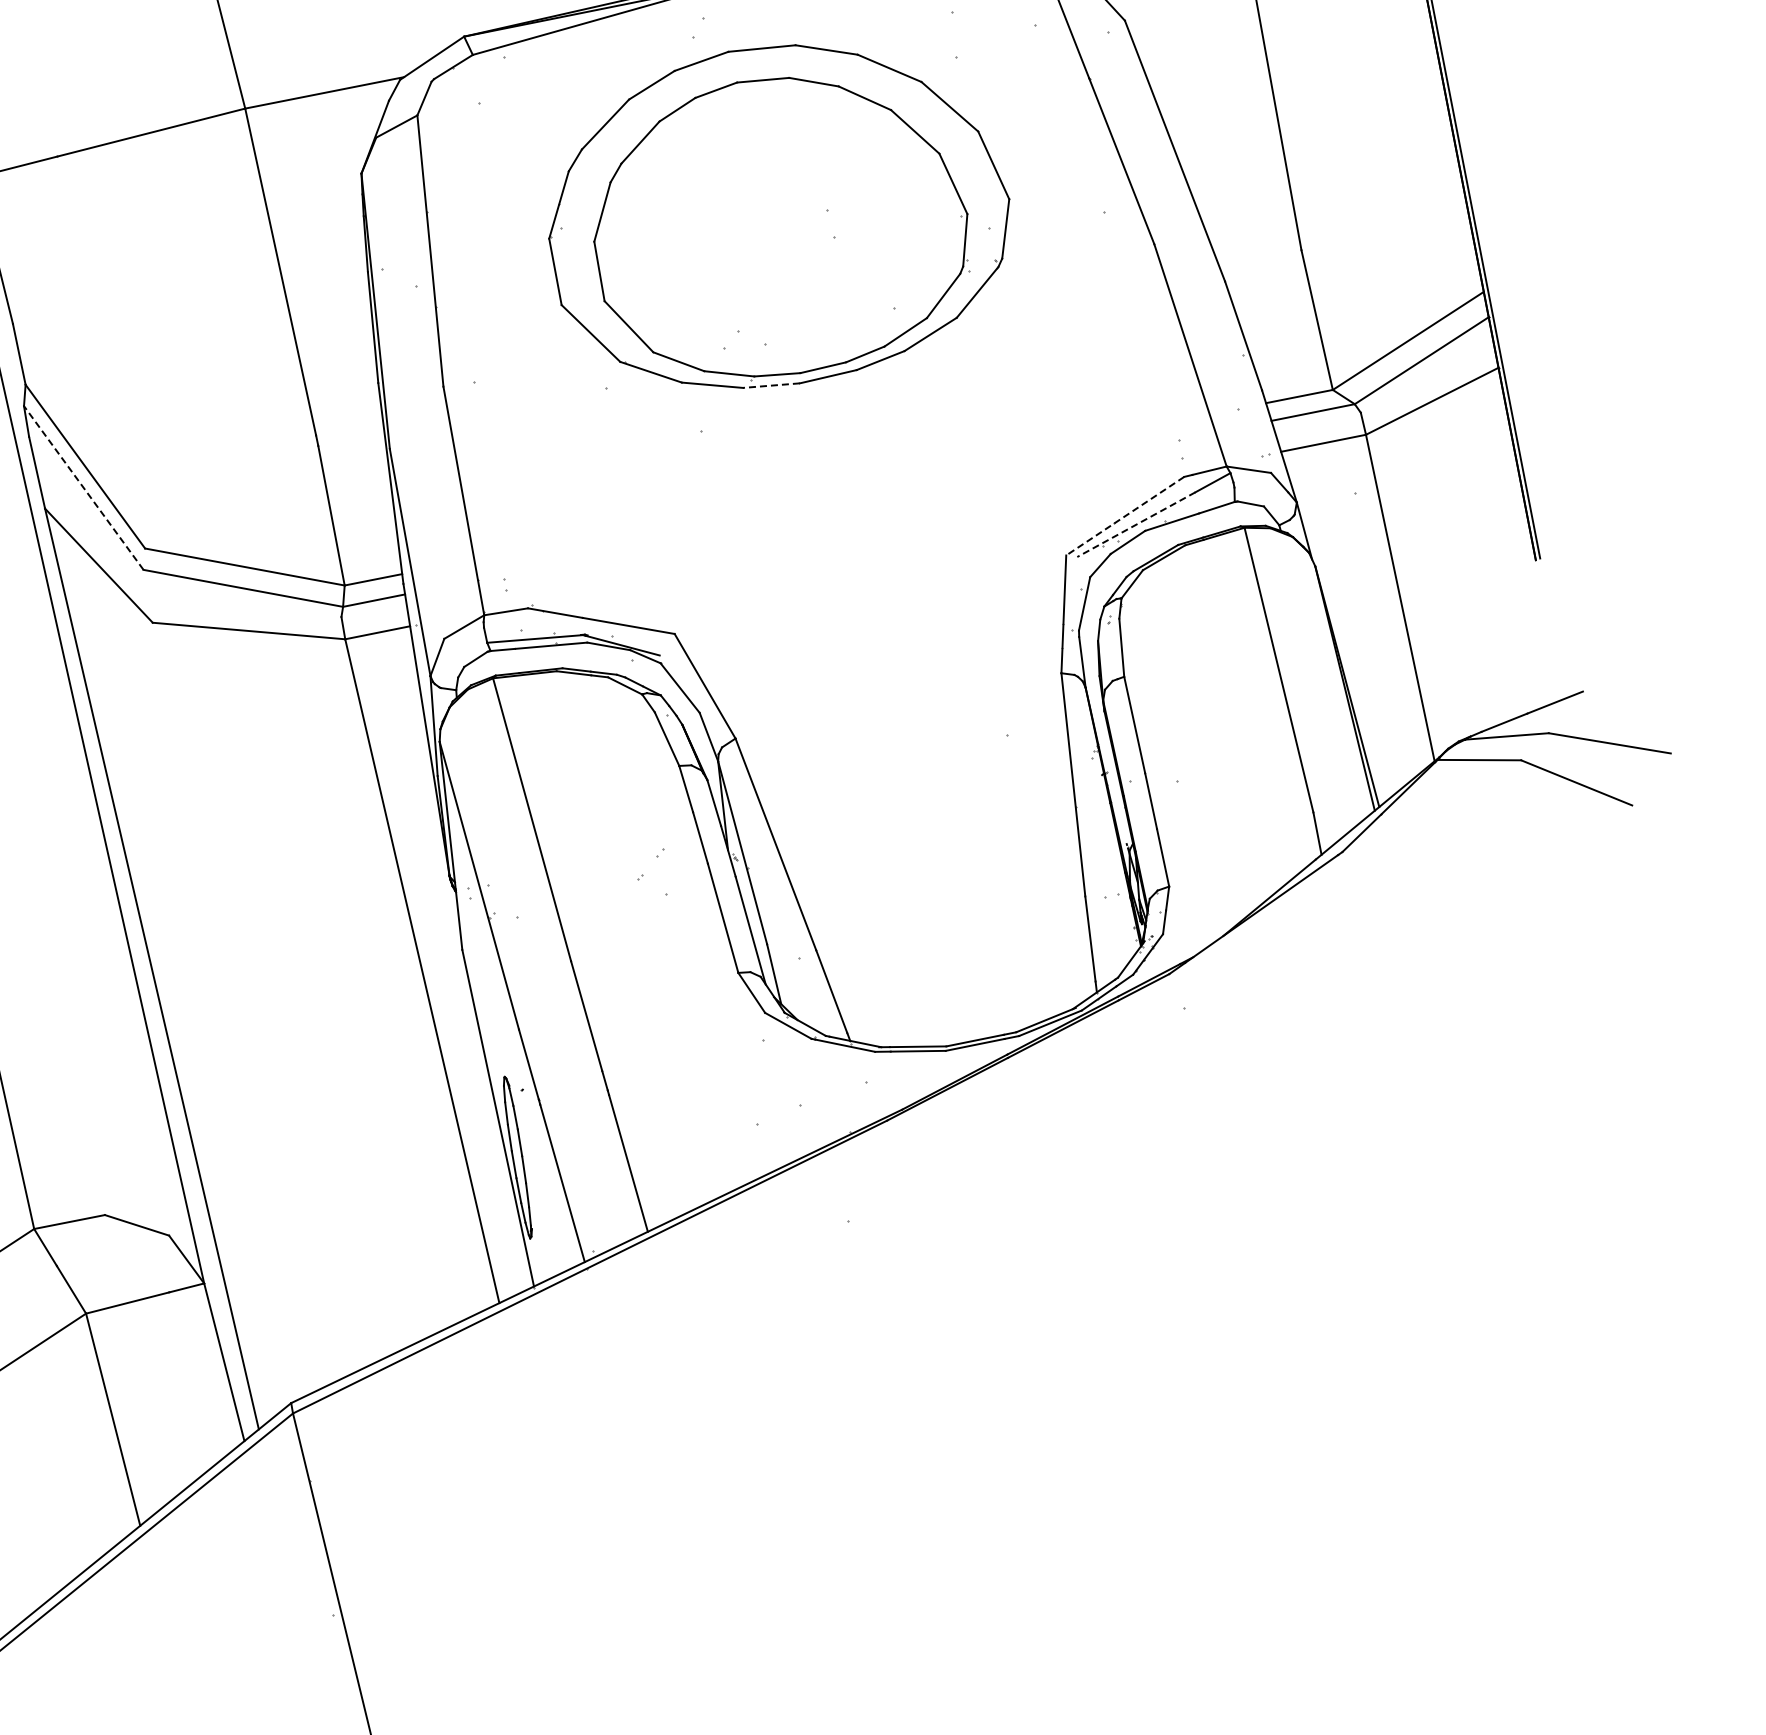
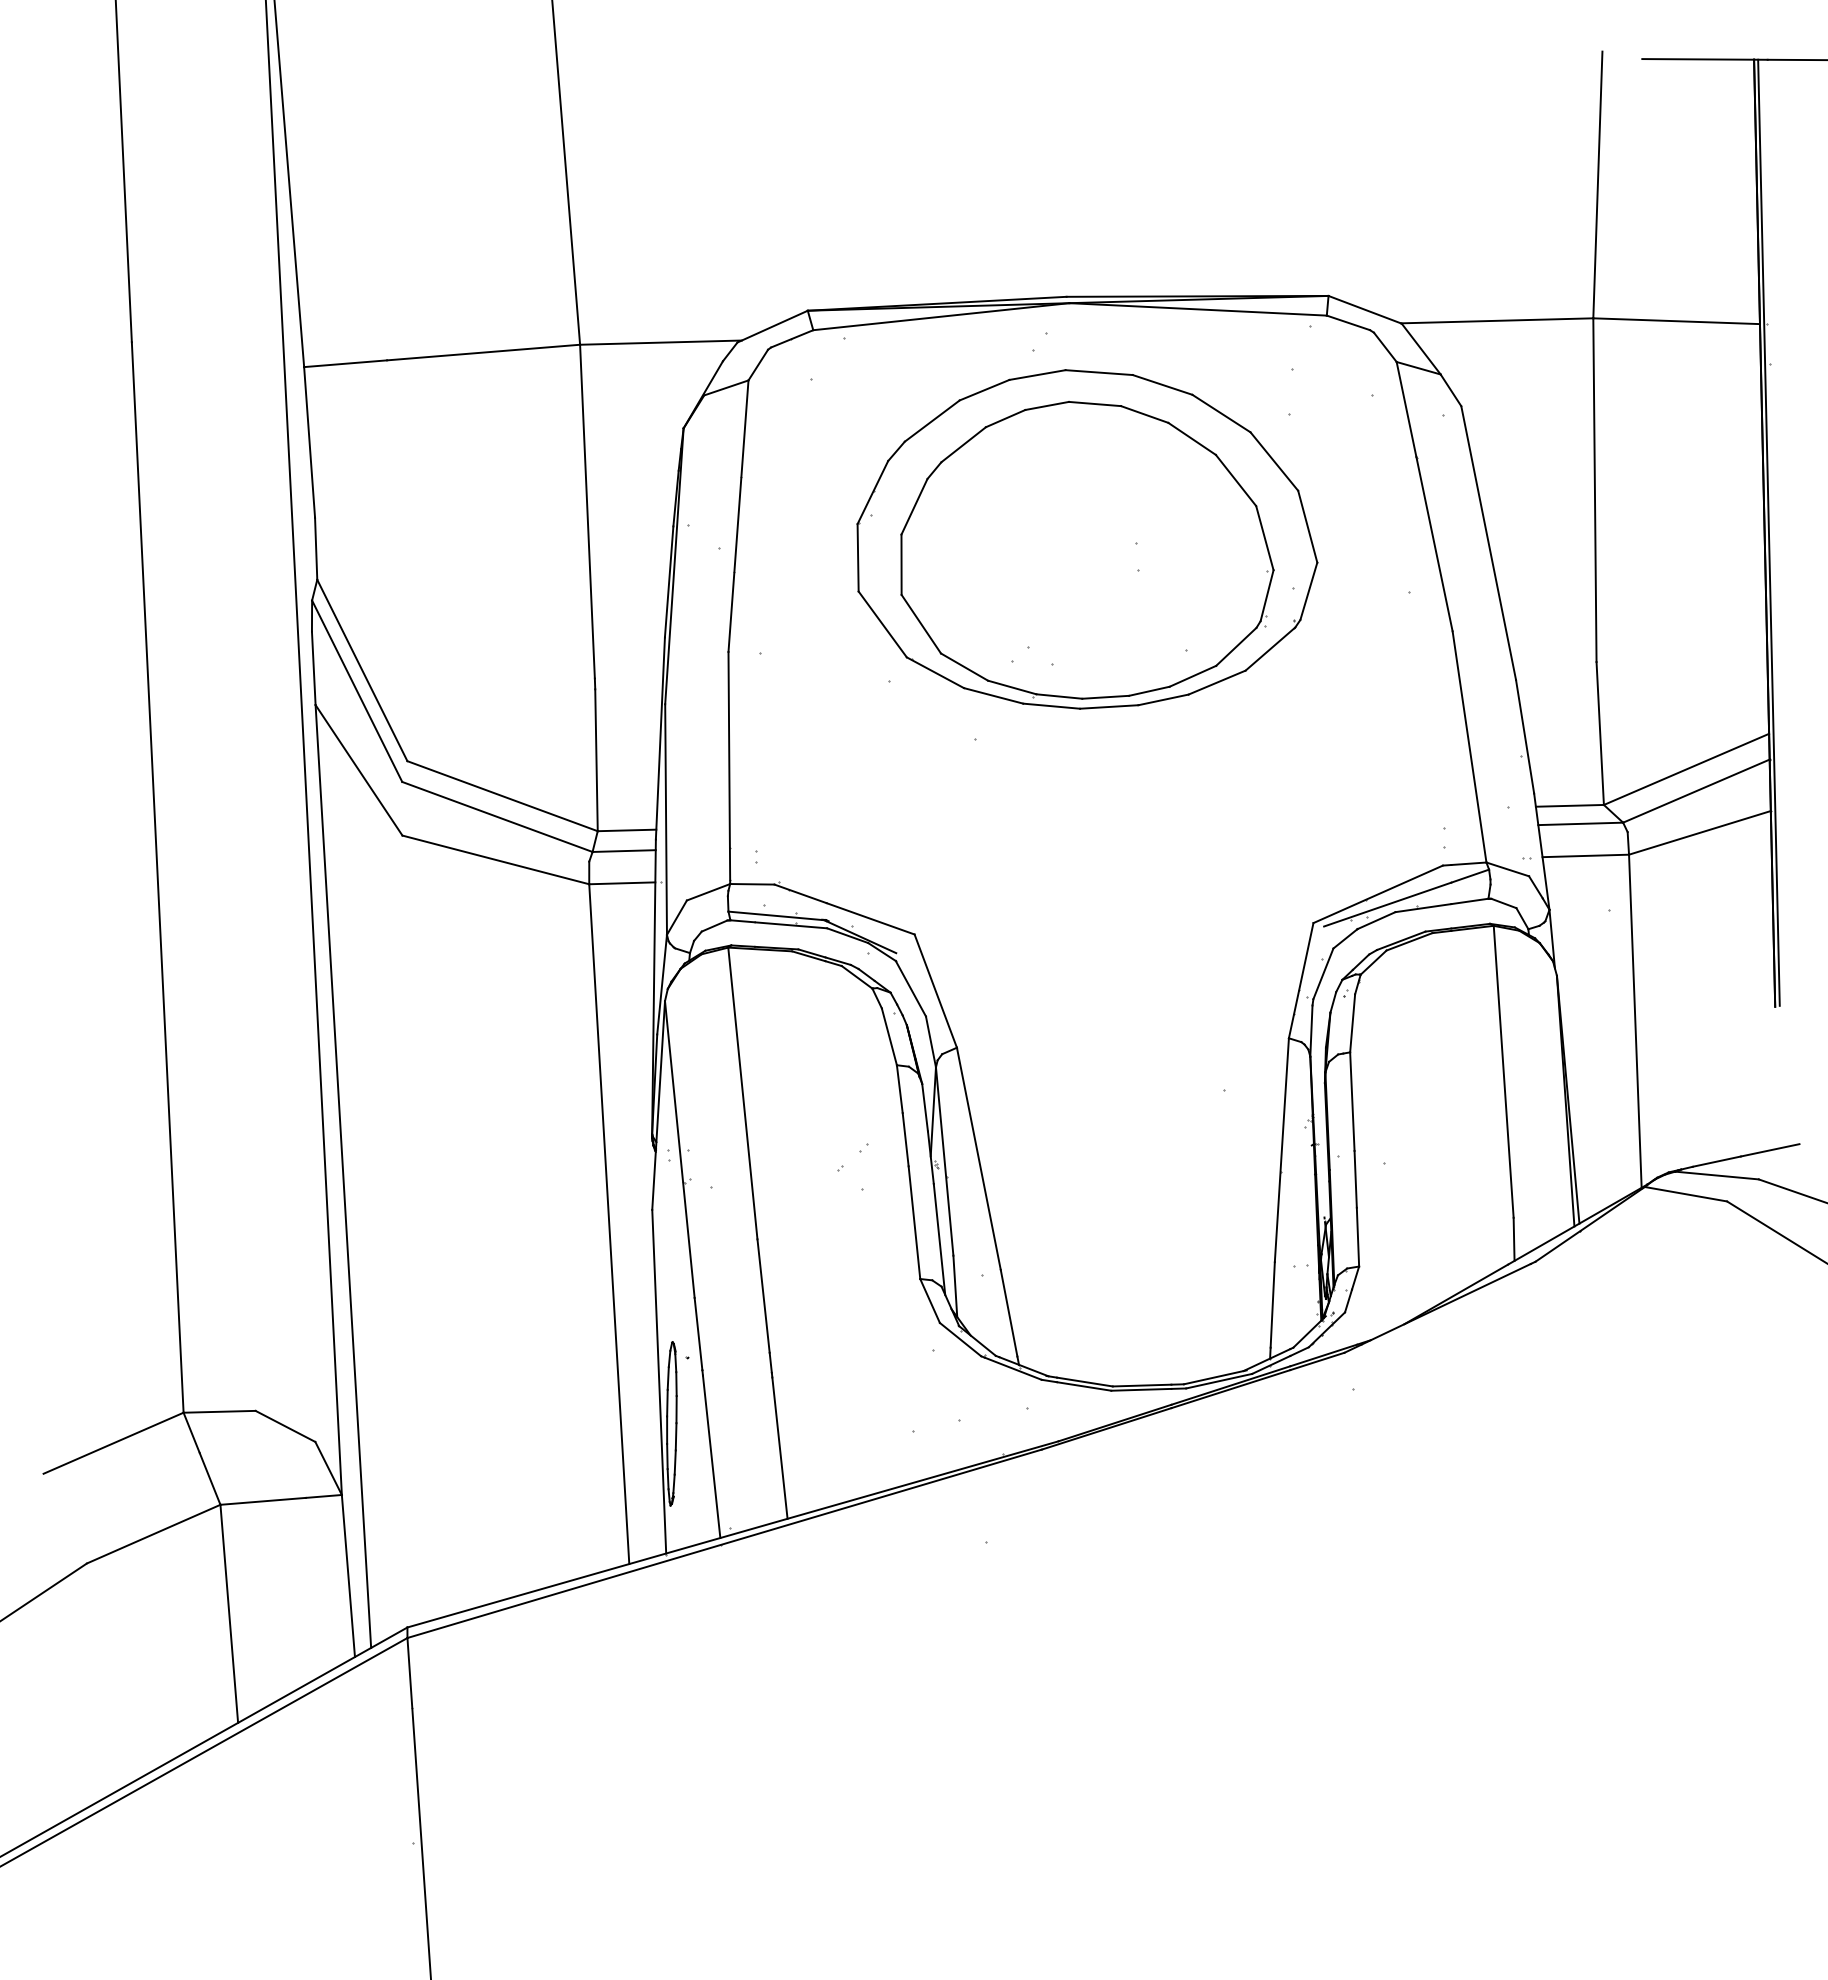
line: (771, 385) -> (1051, 706), dashed -> solid
line: (82, 487) -> (356, 690), dashed -> solid
line: (1125, 516) -> (1378, 894), dashed -> solid
line: (1136, 524) -> (1387, 904), dashed -> solid

